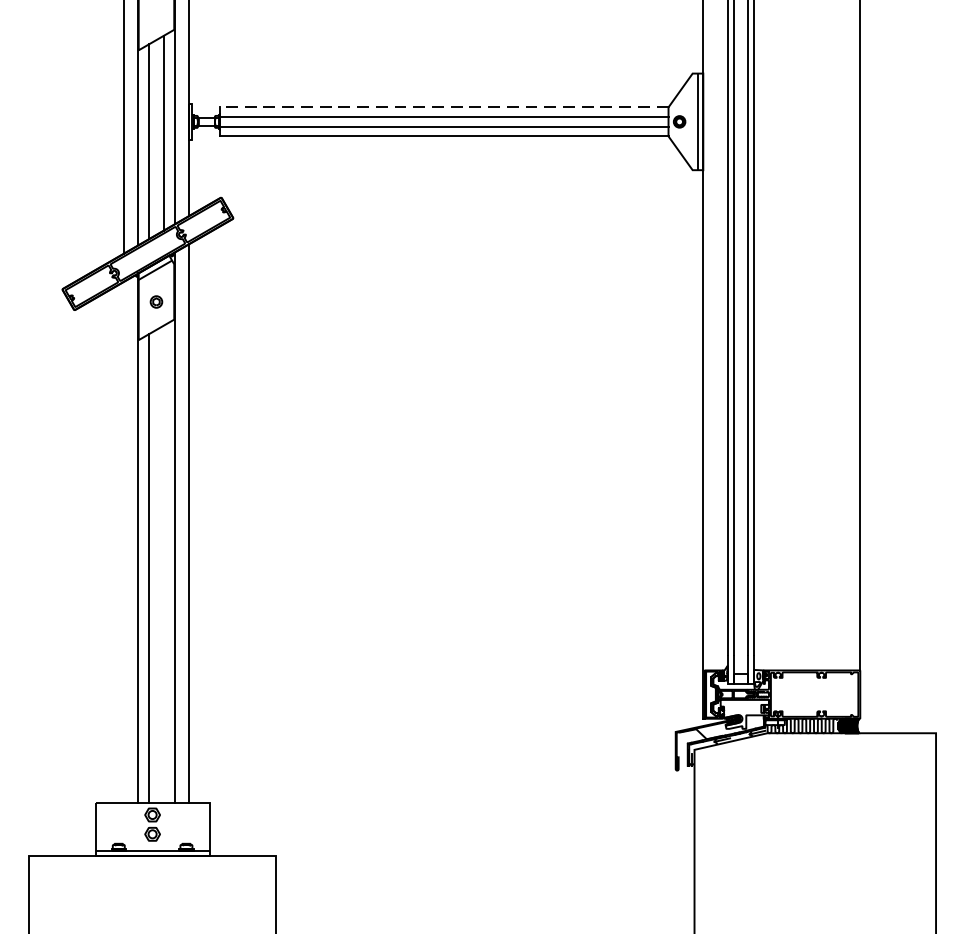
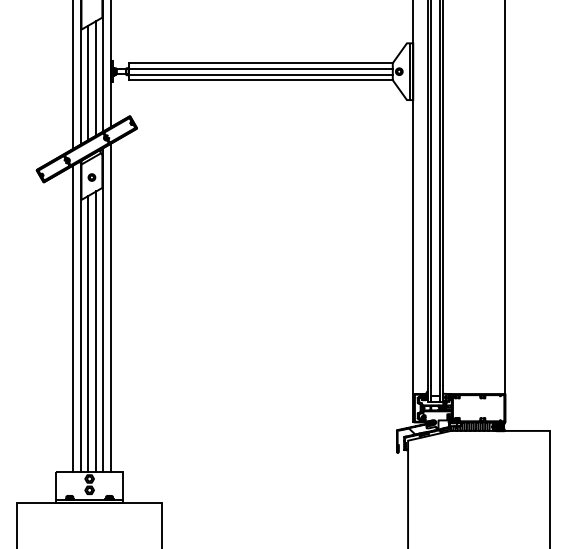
line: (445, 107) -> (261, 63), dashed -> solid
line: (123, 541) -> (72, 318), added
line: (164, 564) -> (96, 331), added

